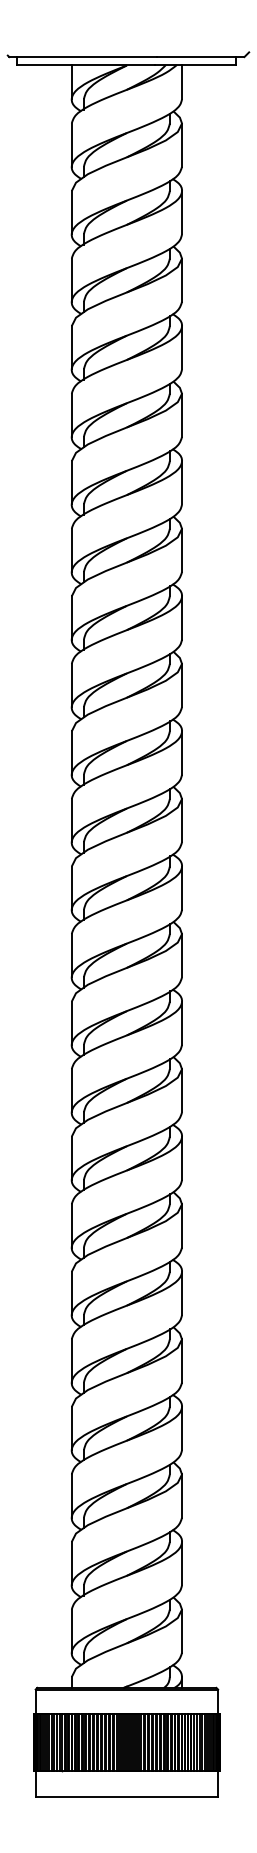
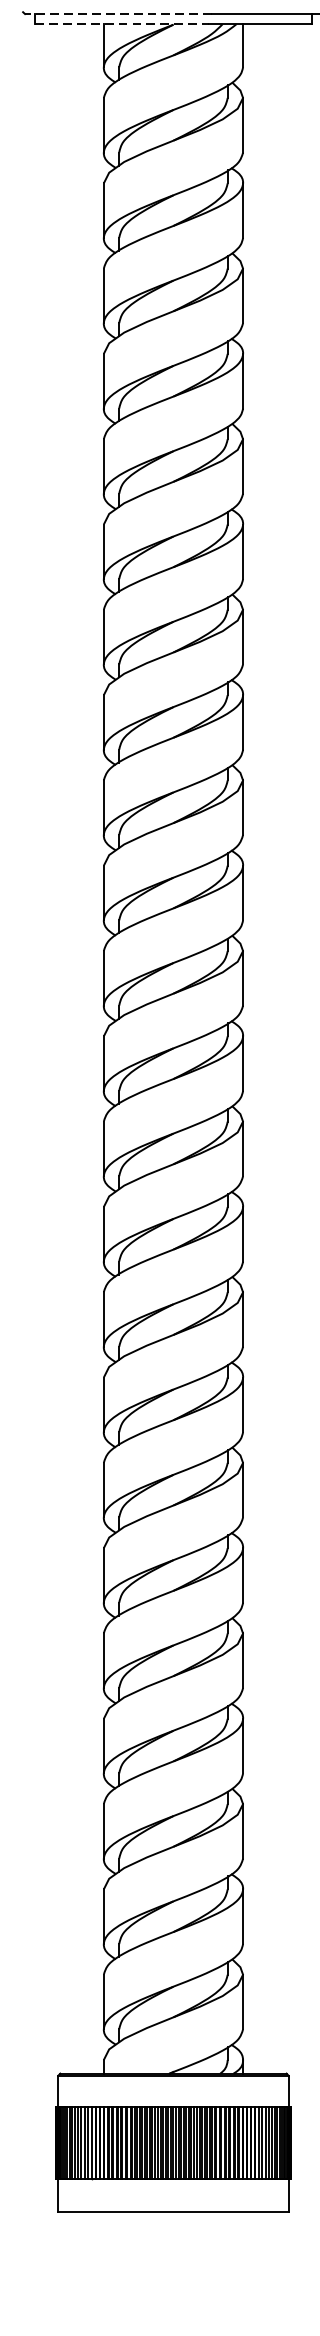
line: (82, 57) -> (117, 14), solid -> dashed
line: (86, 65) -> (122, 24), solid -> dashed

